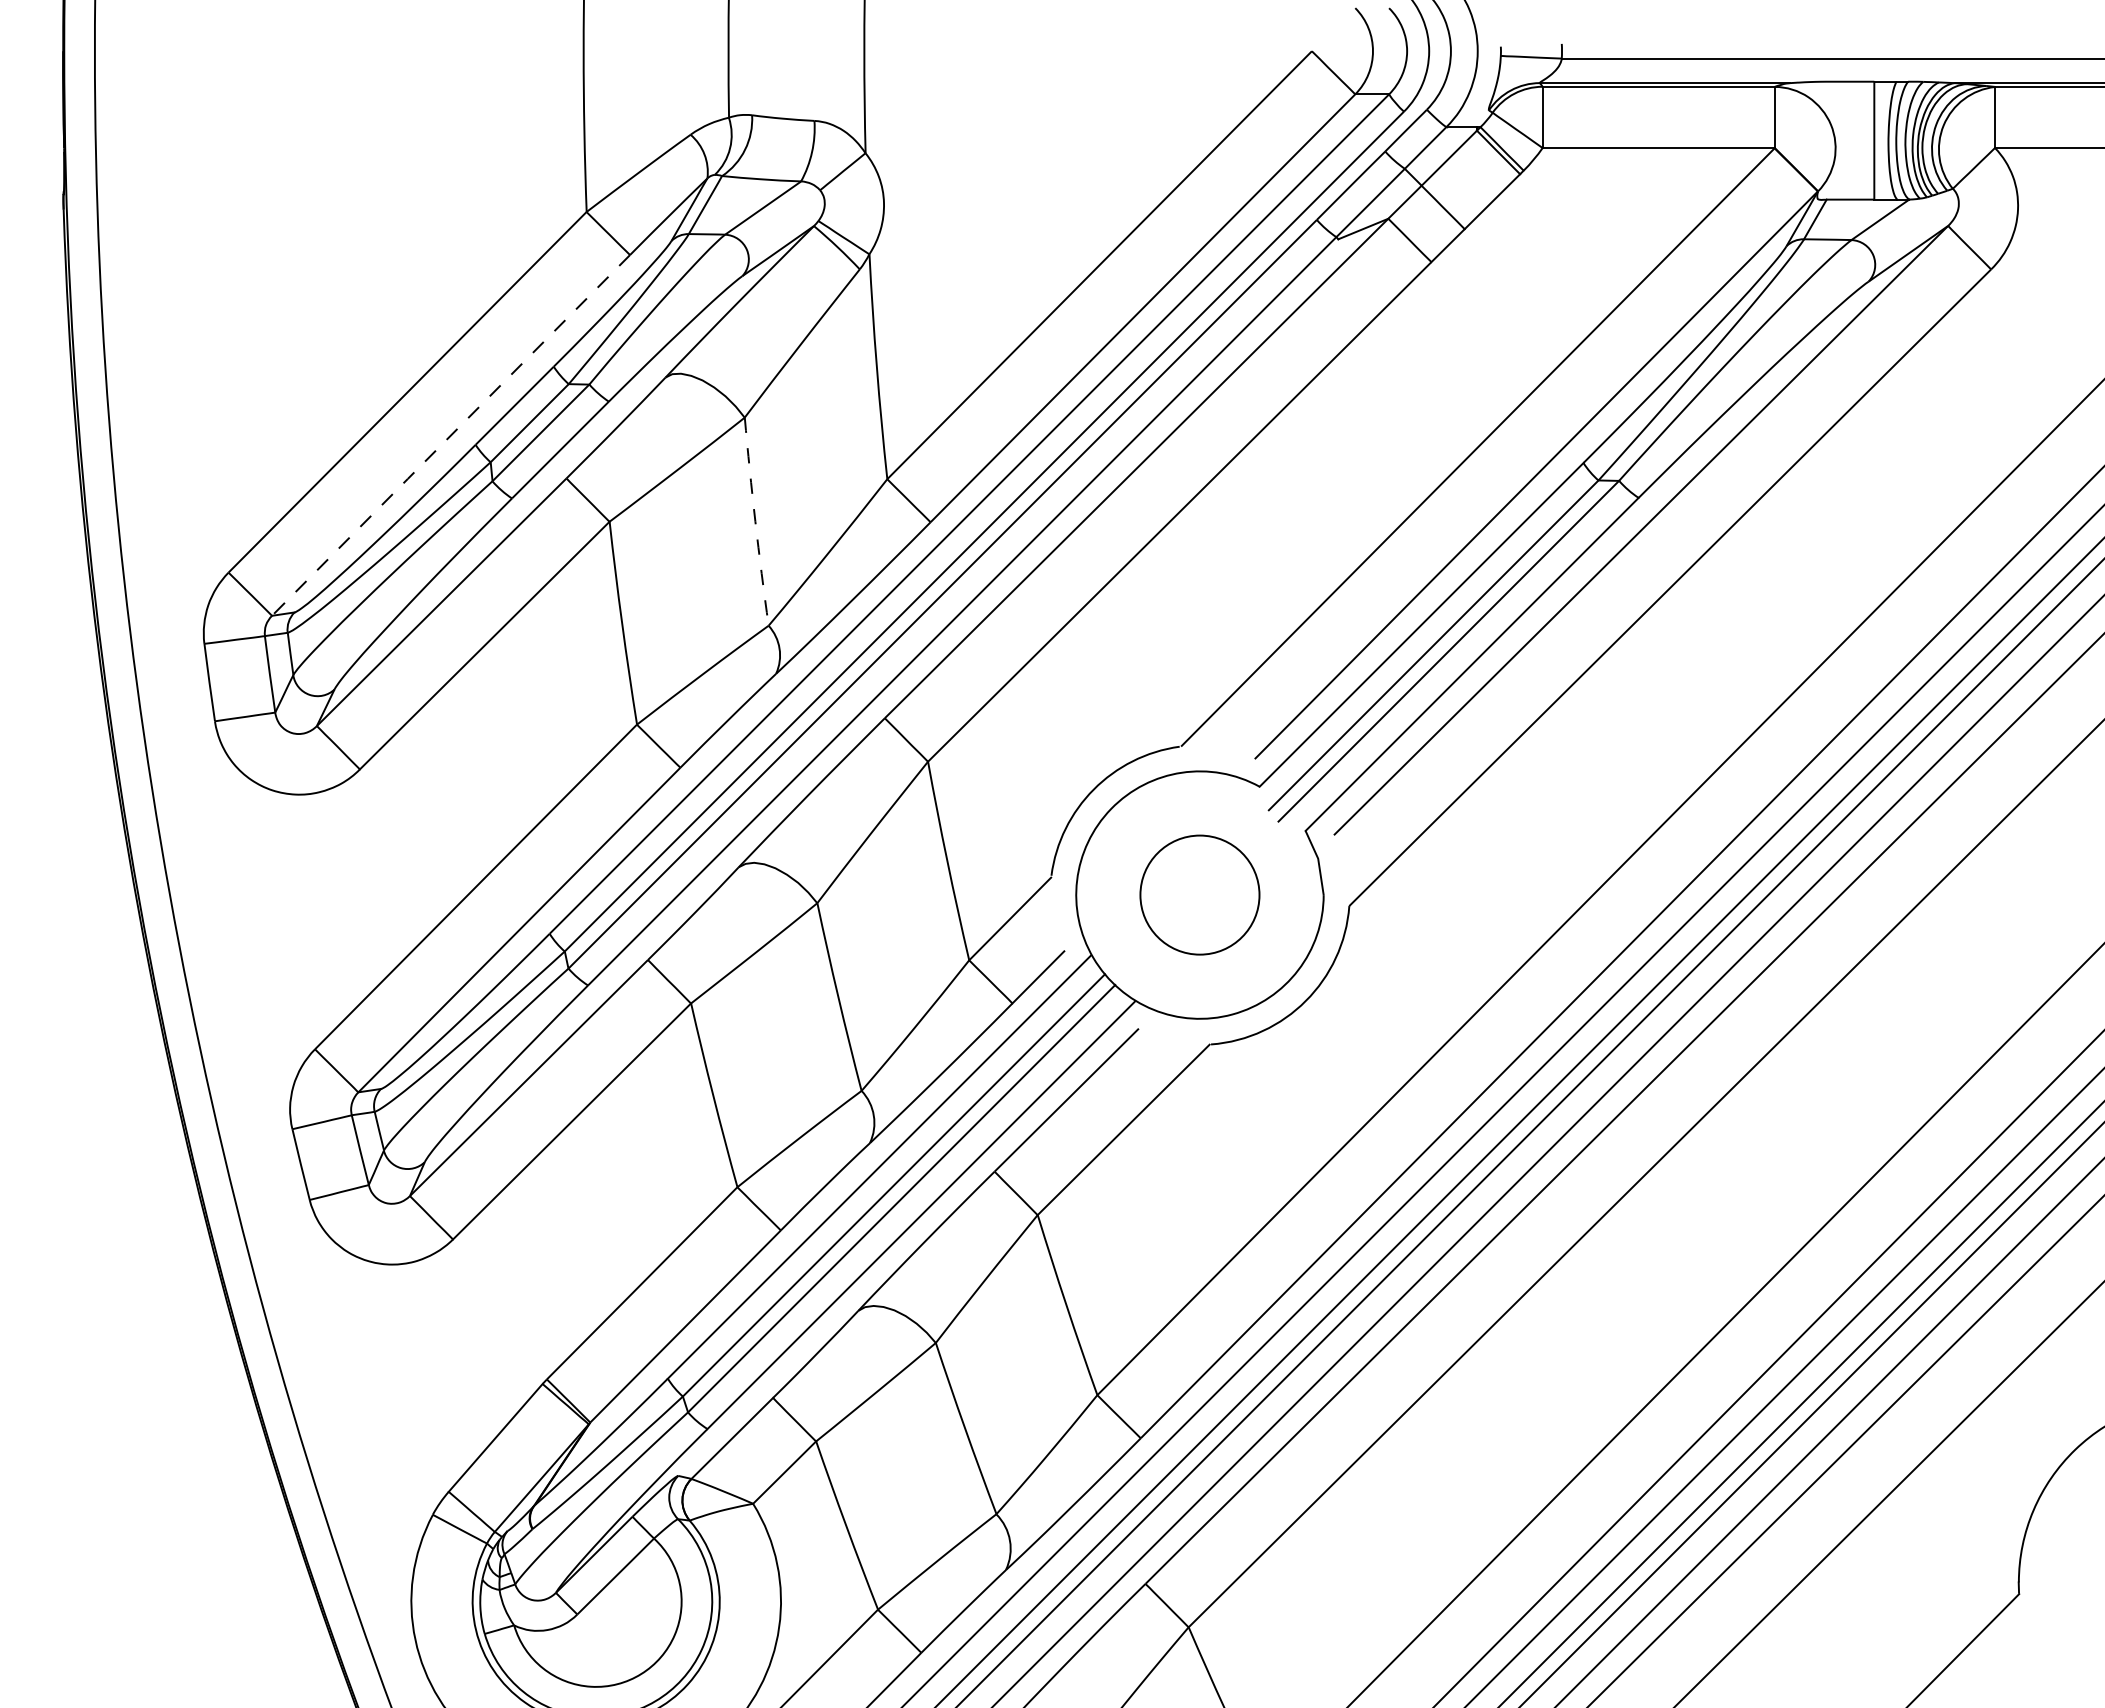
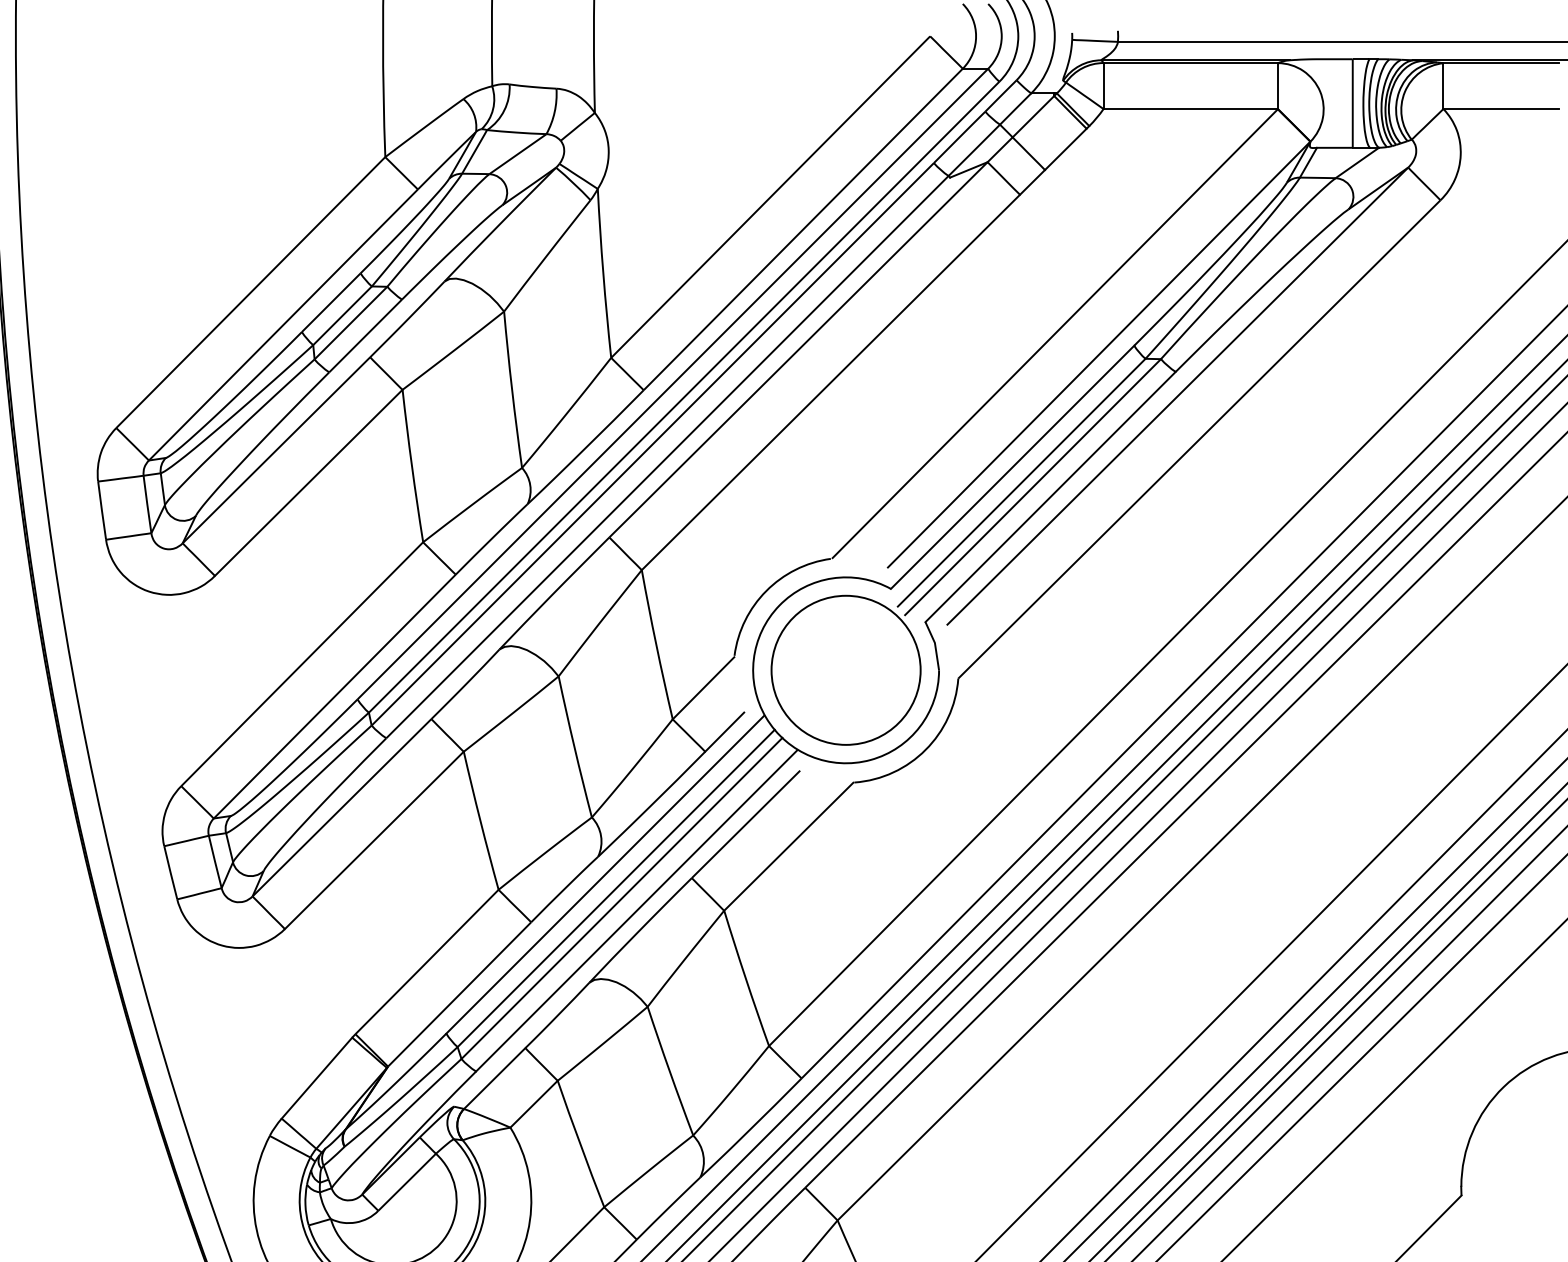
line: (450, 435) -> (283, 325), dashed -> solid
arc: (755, 521) -> (512, 389), dashed -> solid
circle: (1199, 894) -> (845, 669), size x1.67

